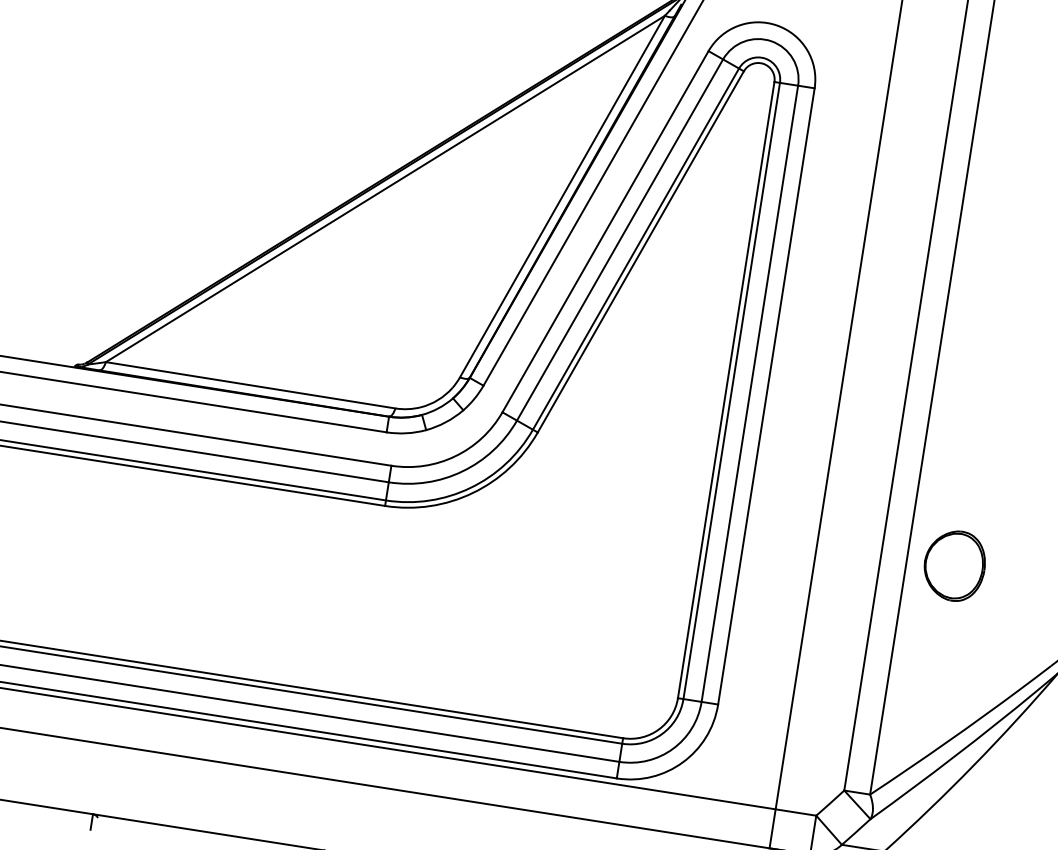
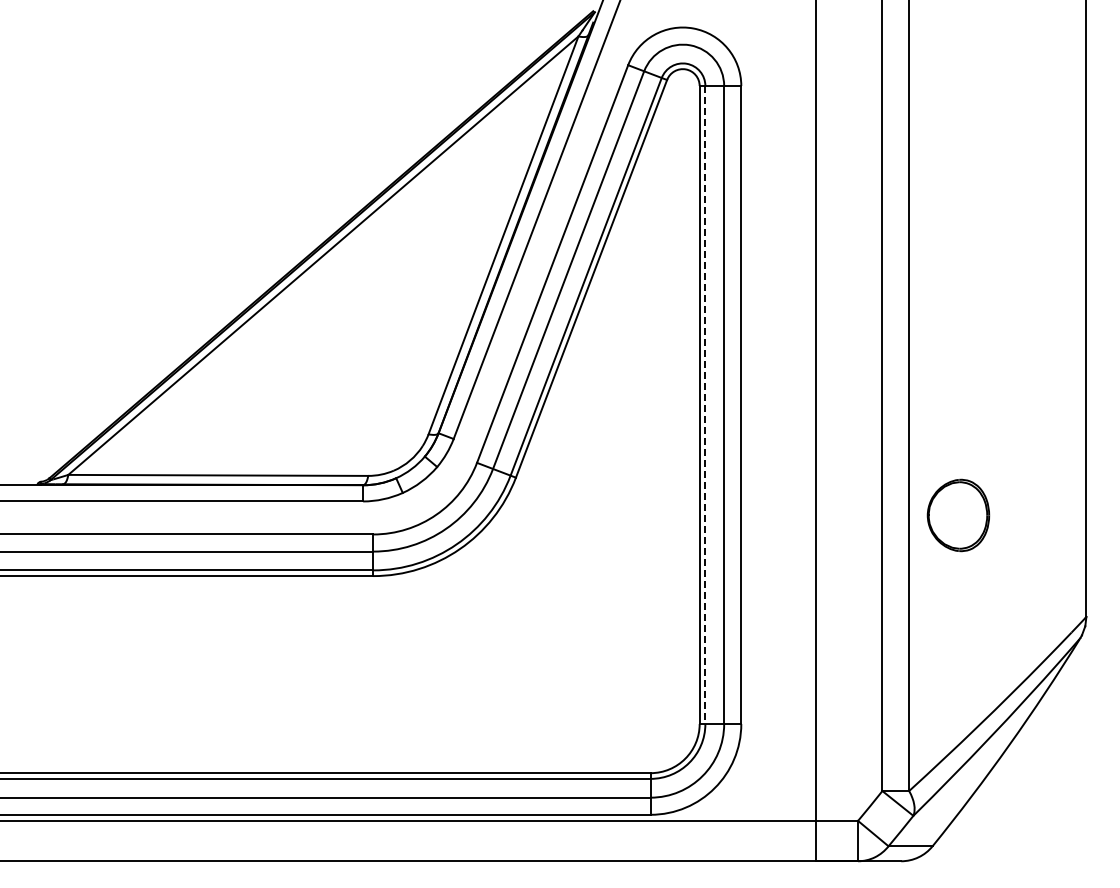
line: (731, 391) -> (705, 405), solid -> dashed
part: (954, 565) -> (958, 515), moved

